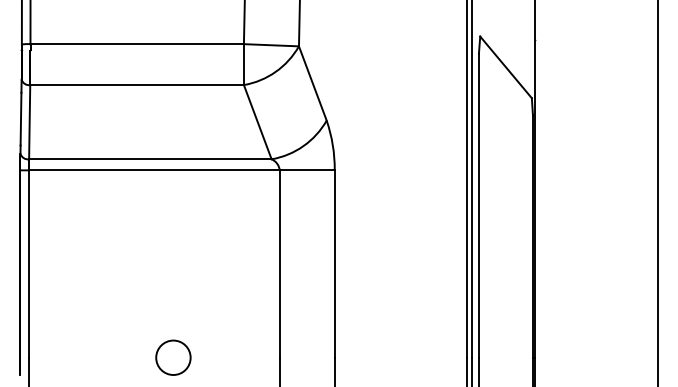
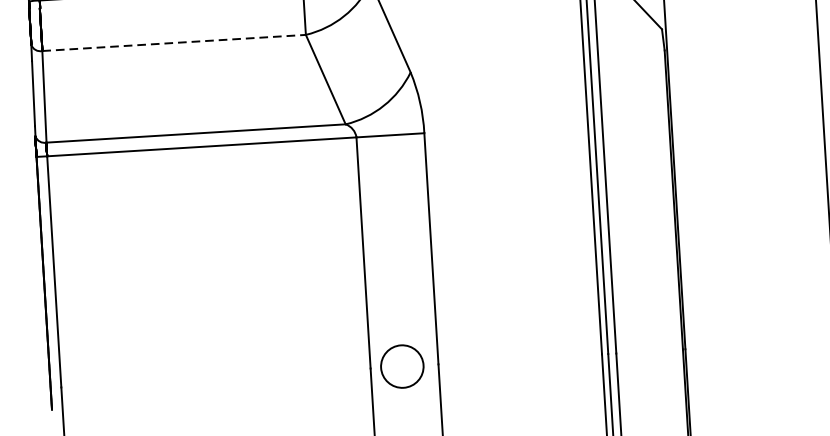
line: (137, 85) -> (174, 43), solid -> dashed
circle: (173, 357) -> (402, 366), moved

